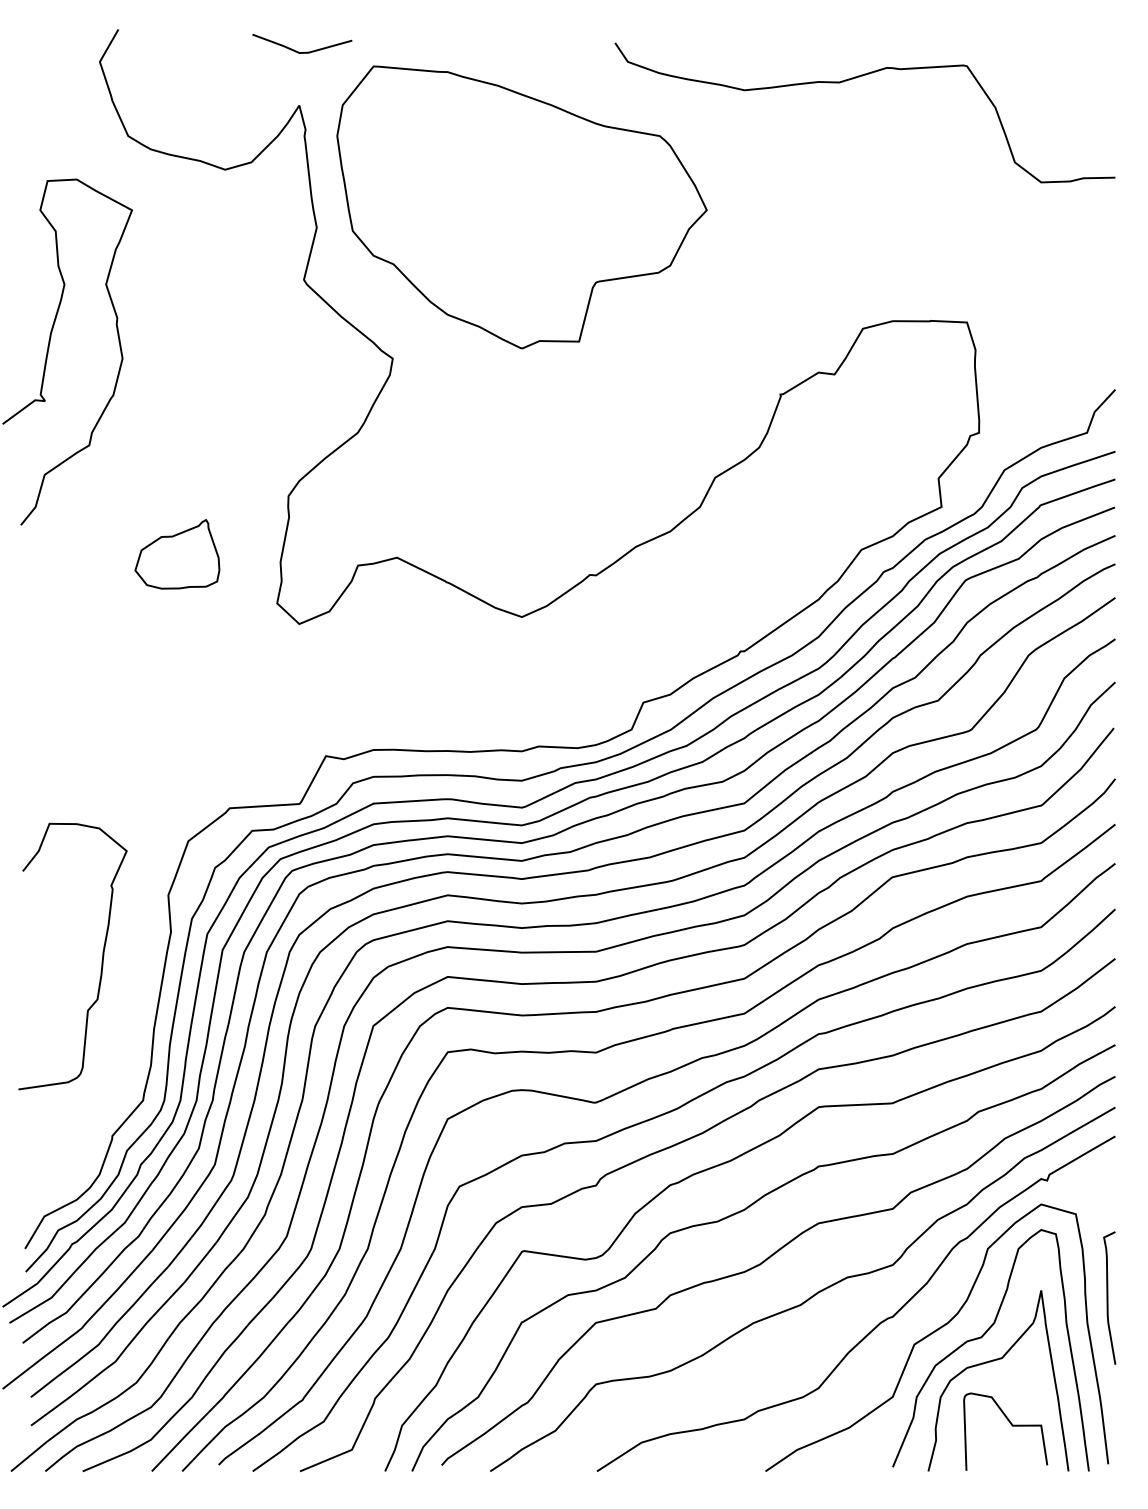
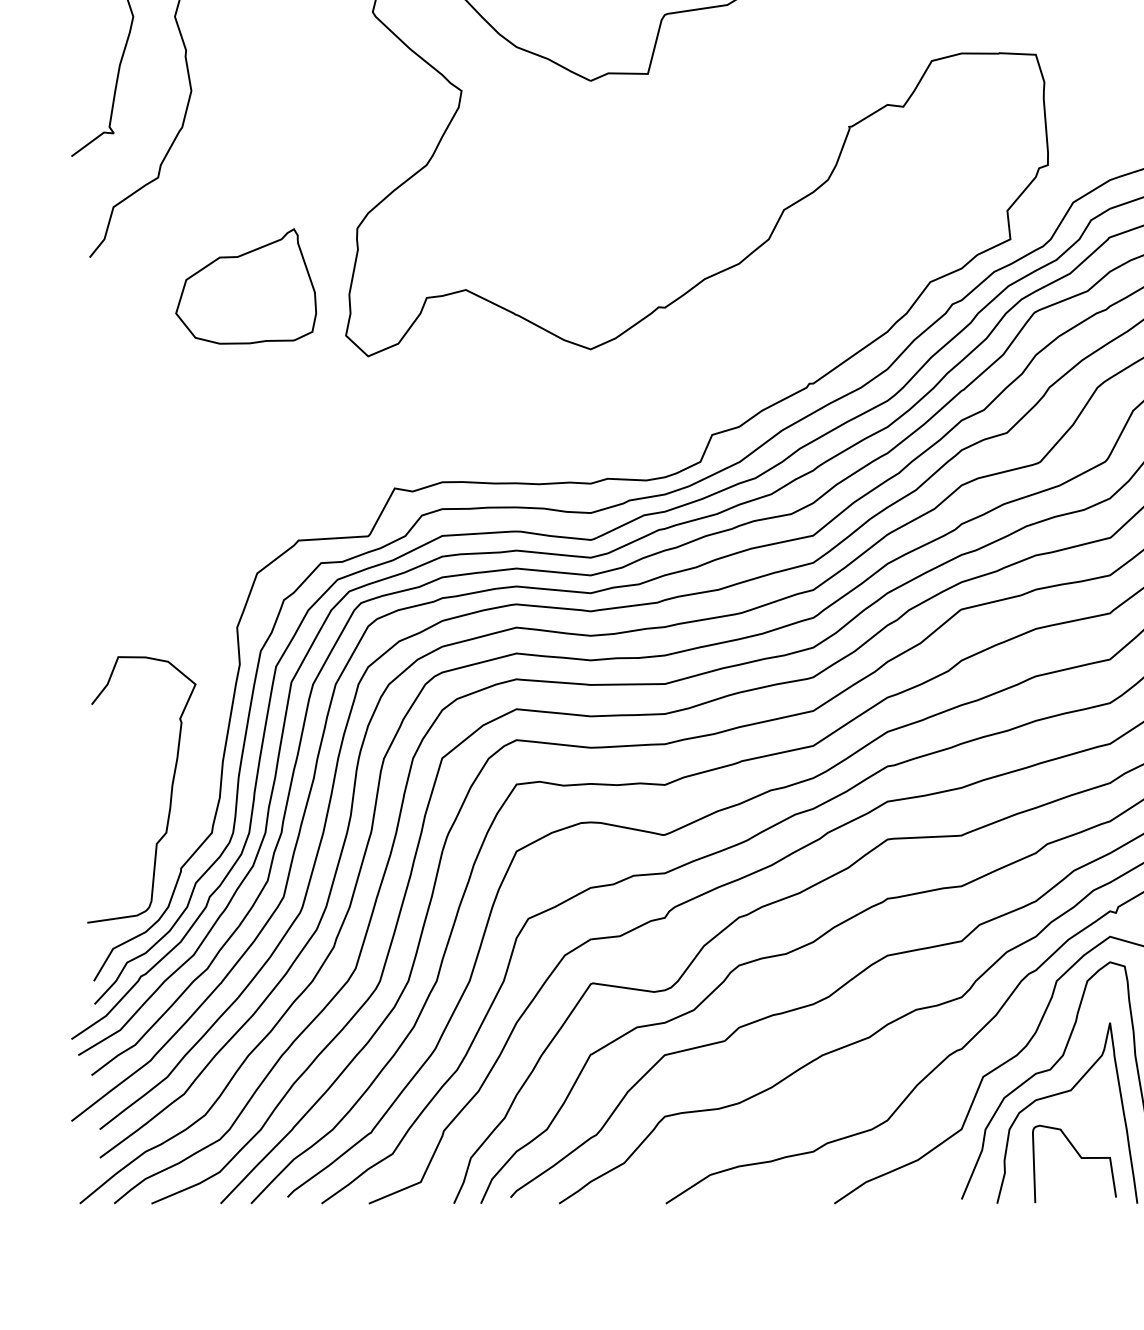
part: (177, 554) -> (246, 286), size x1.67
curve: (101, 960) -> (170, 793), moved

